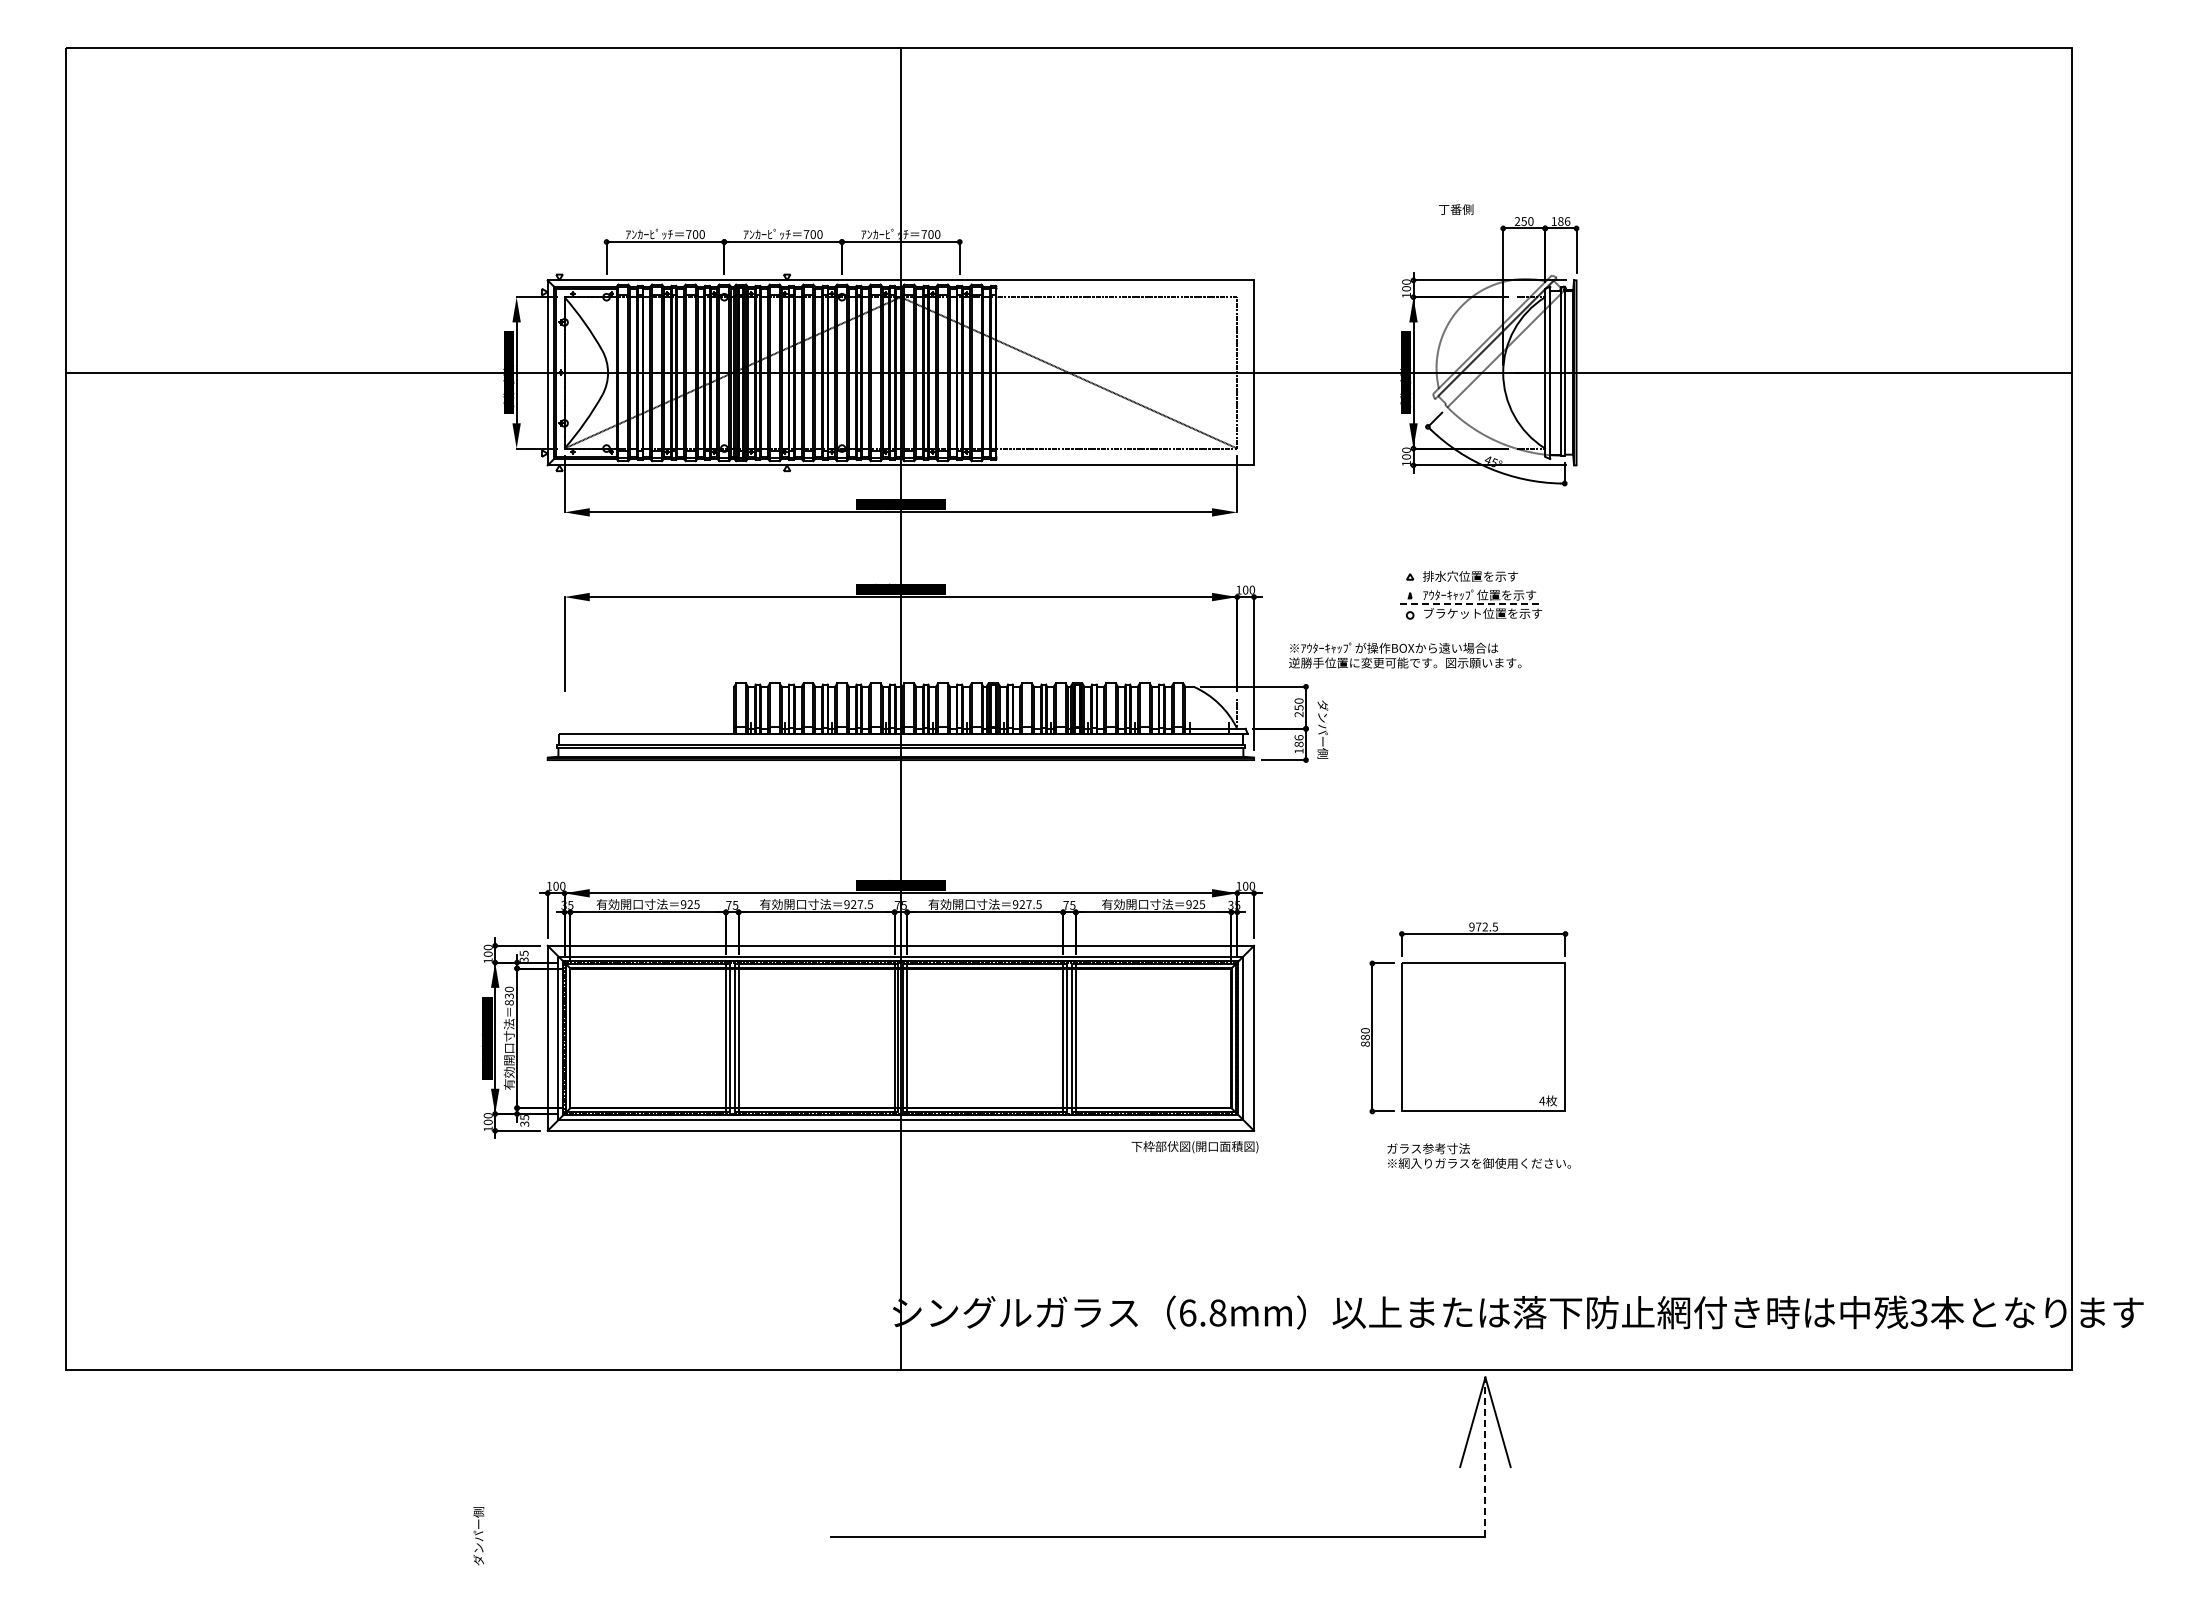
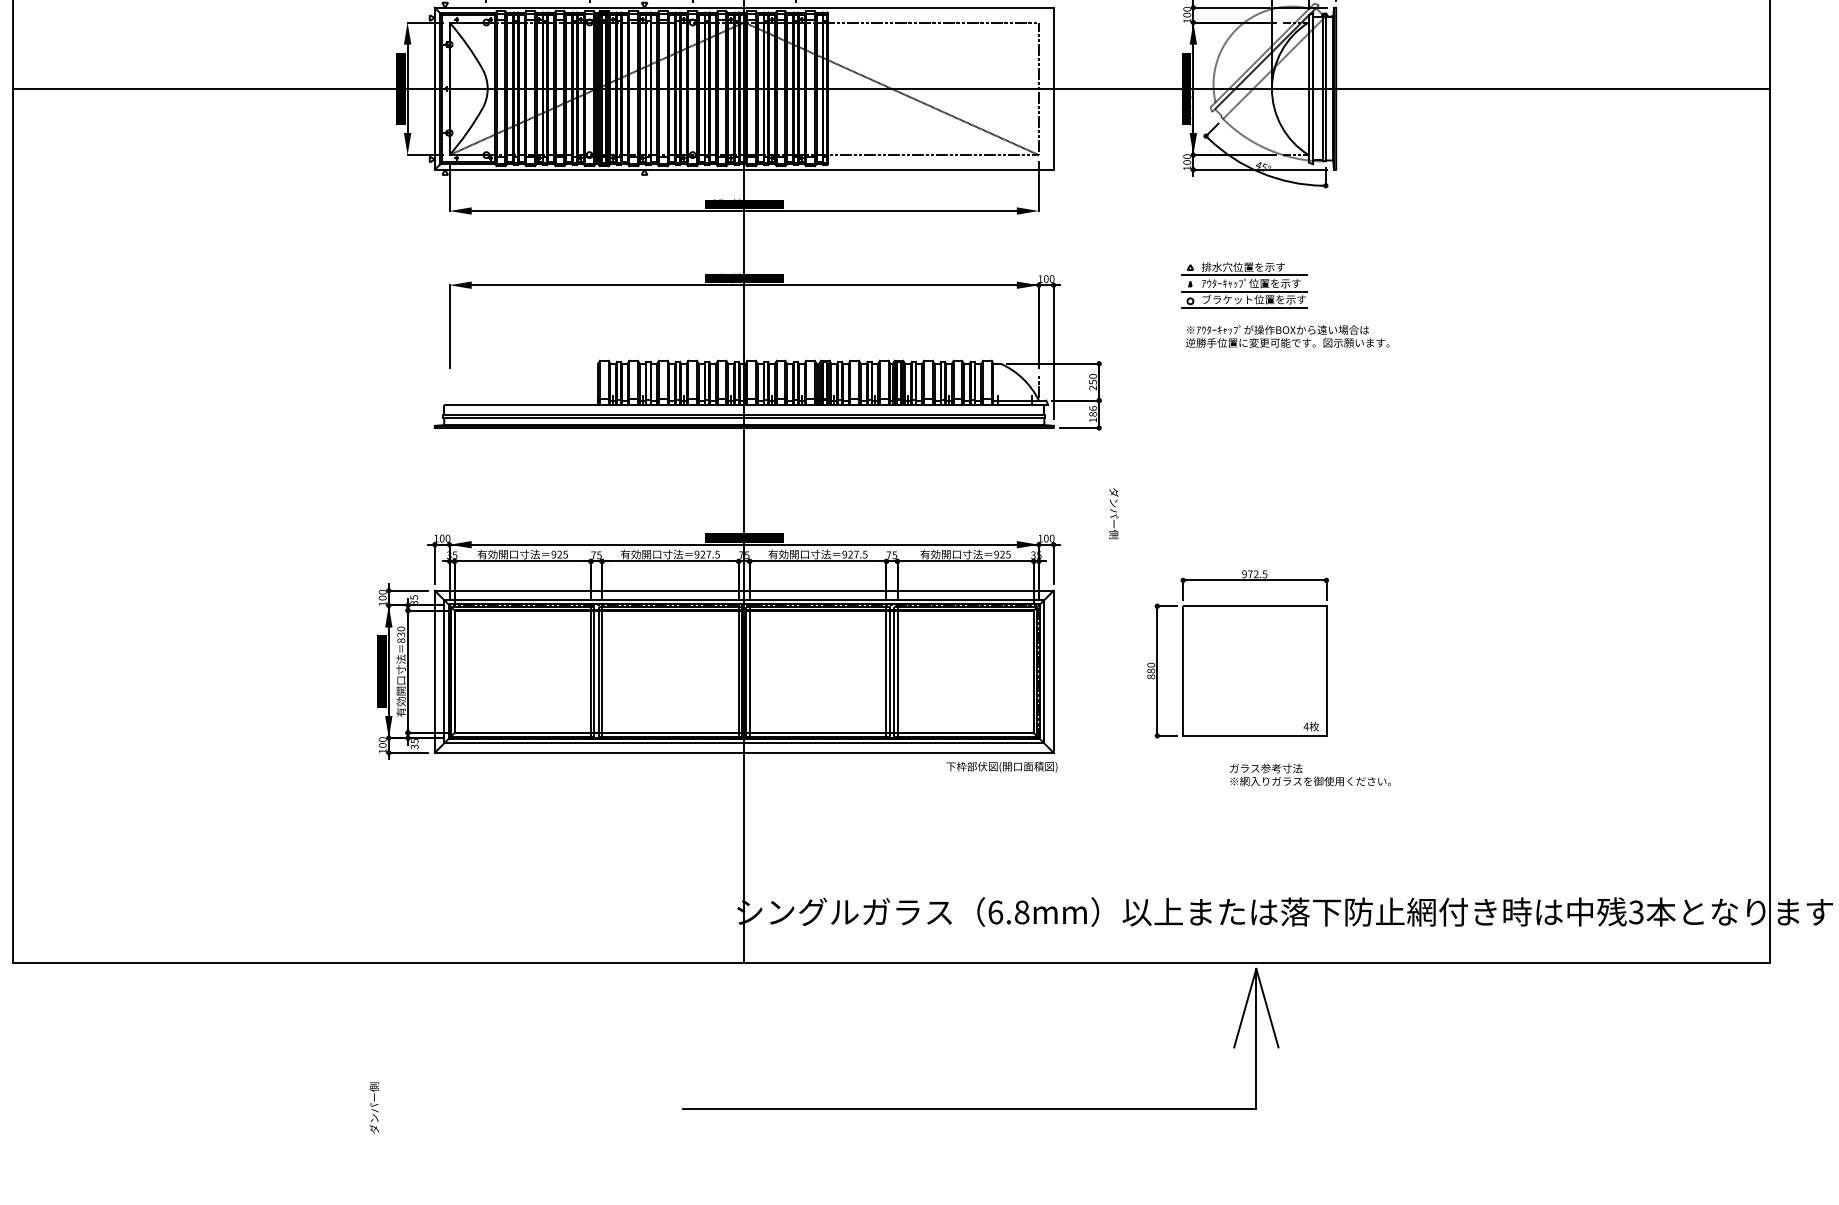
line: (1471, 584) -> (1244, 274), added
line: (1471, 604) -> (1244, 291), dashed -> solid
line: (1471, 623) -> (1244, 308), added
text: (1405, 655) -> (1287, 336), moved
text: (1322, 729) -> (1113, 513), moved
text: (1478, 1155) -> (1309, 774), moved
line: (1485, 1457) -> (1256, 1039), dashed -> solid

